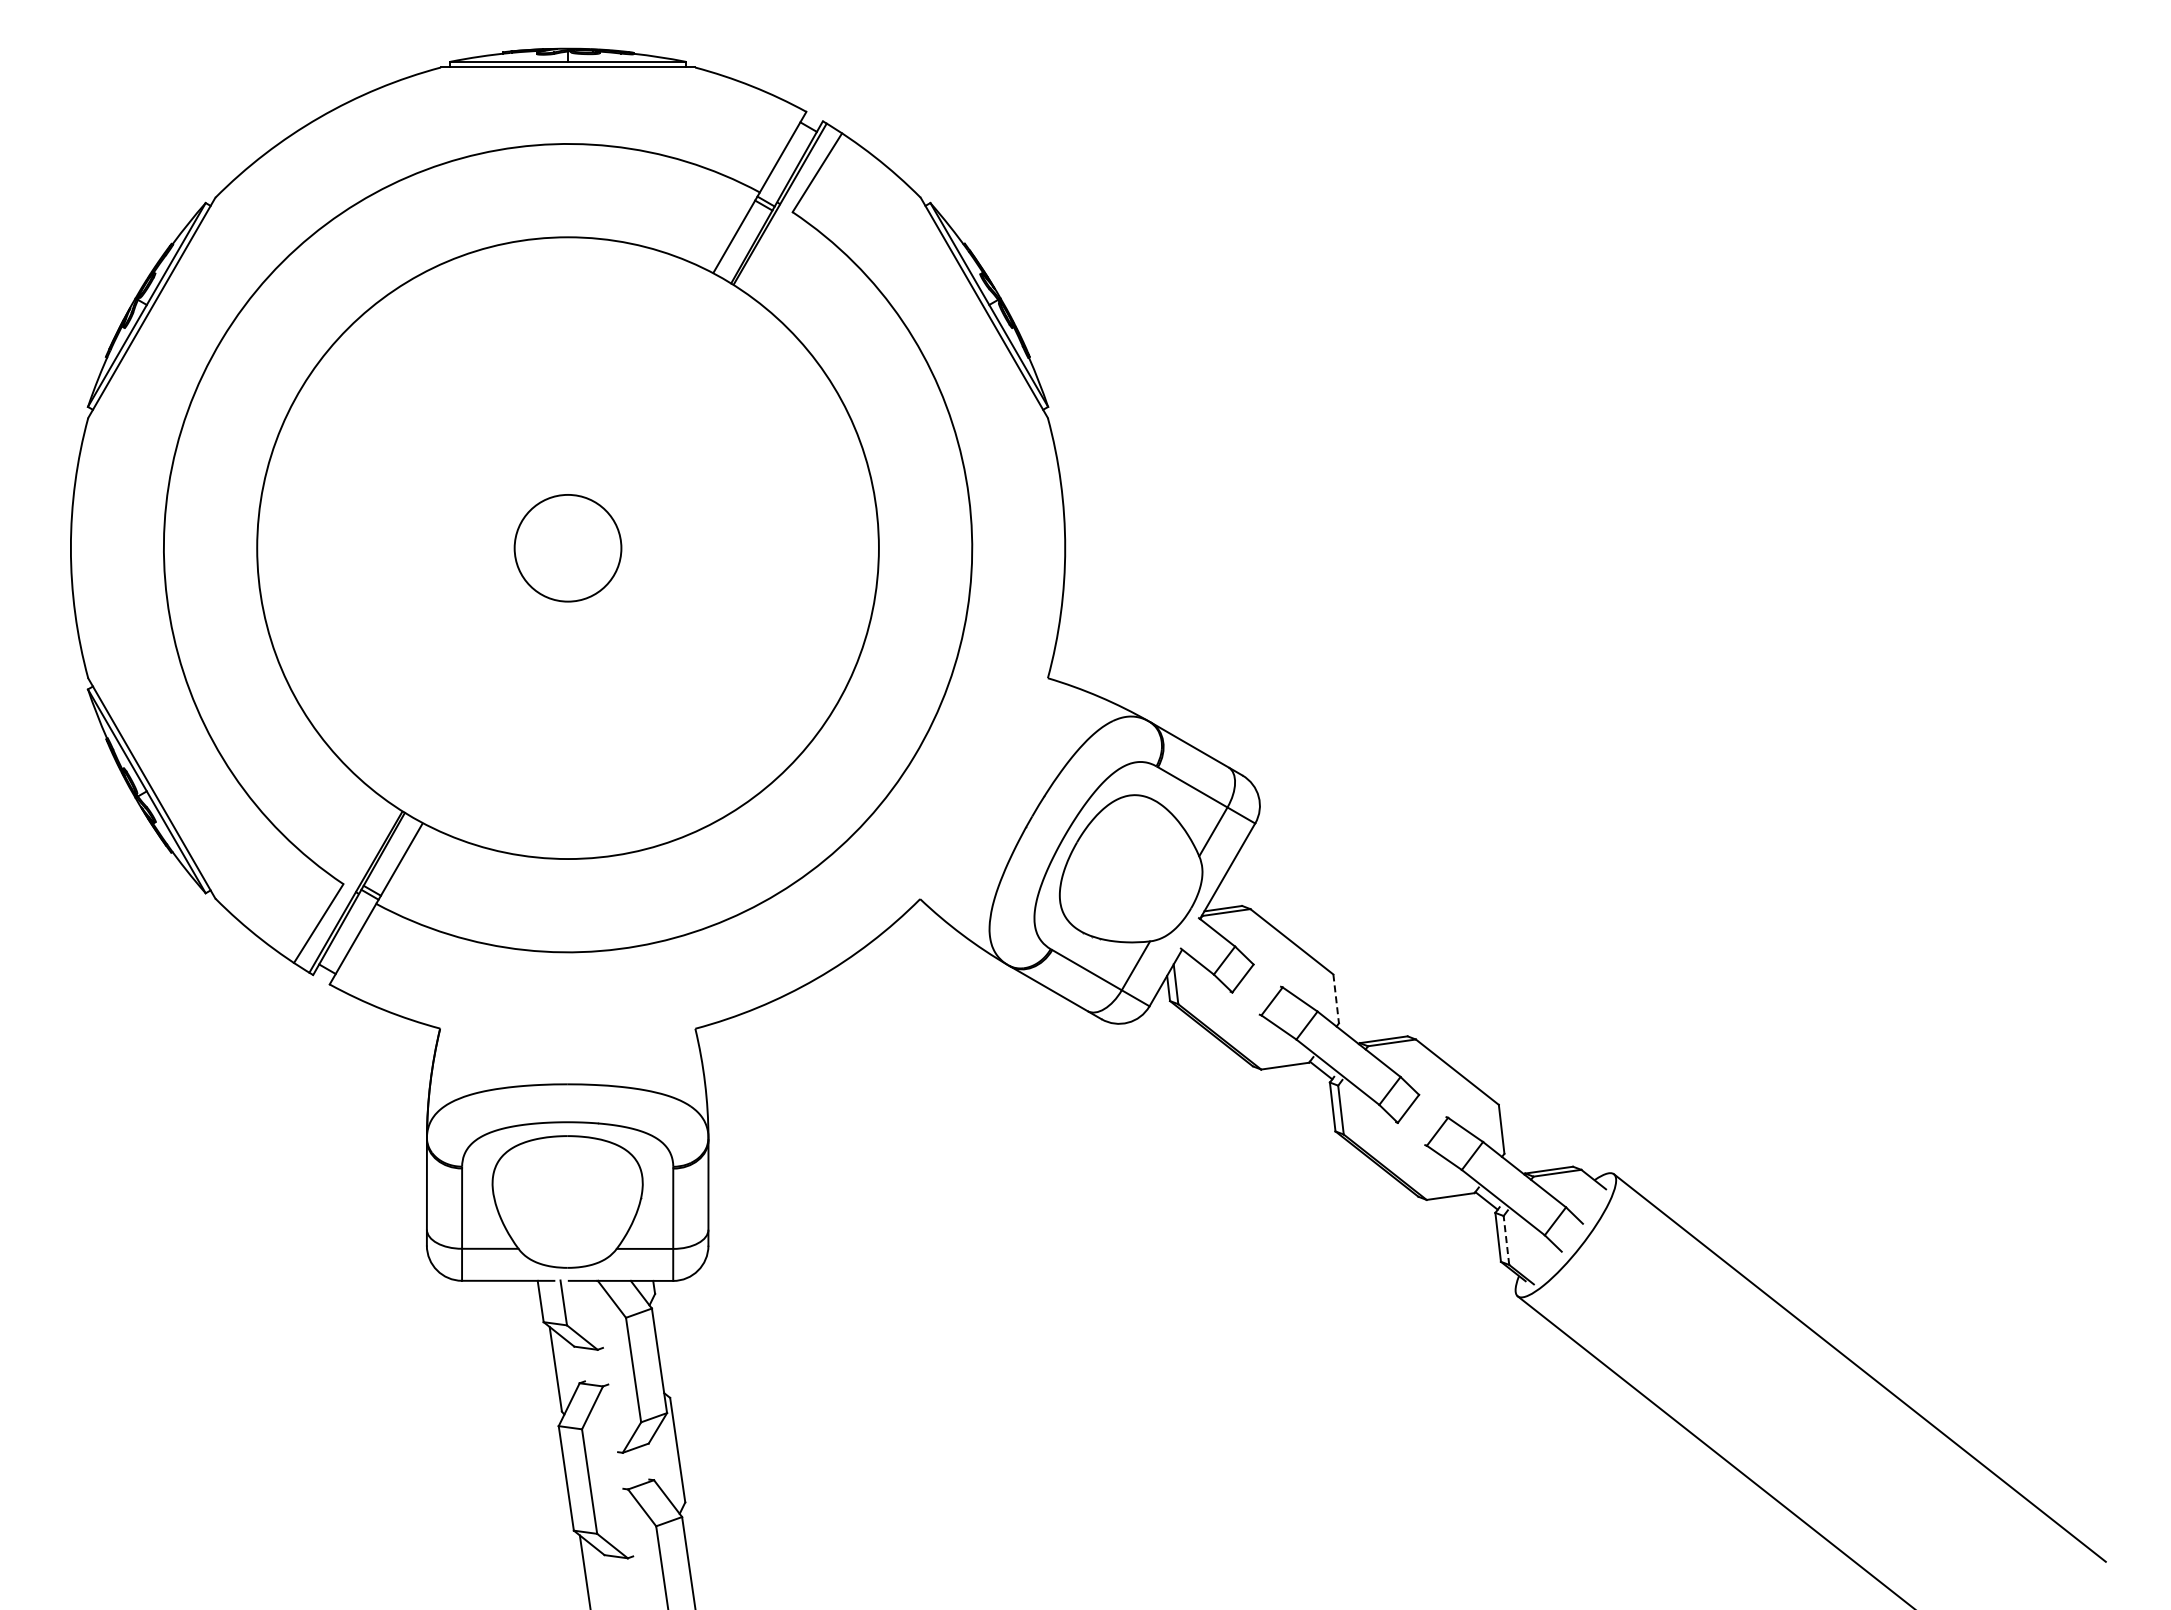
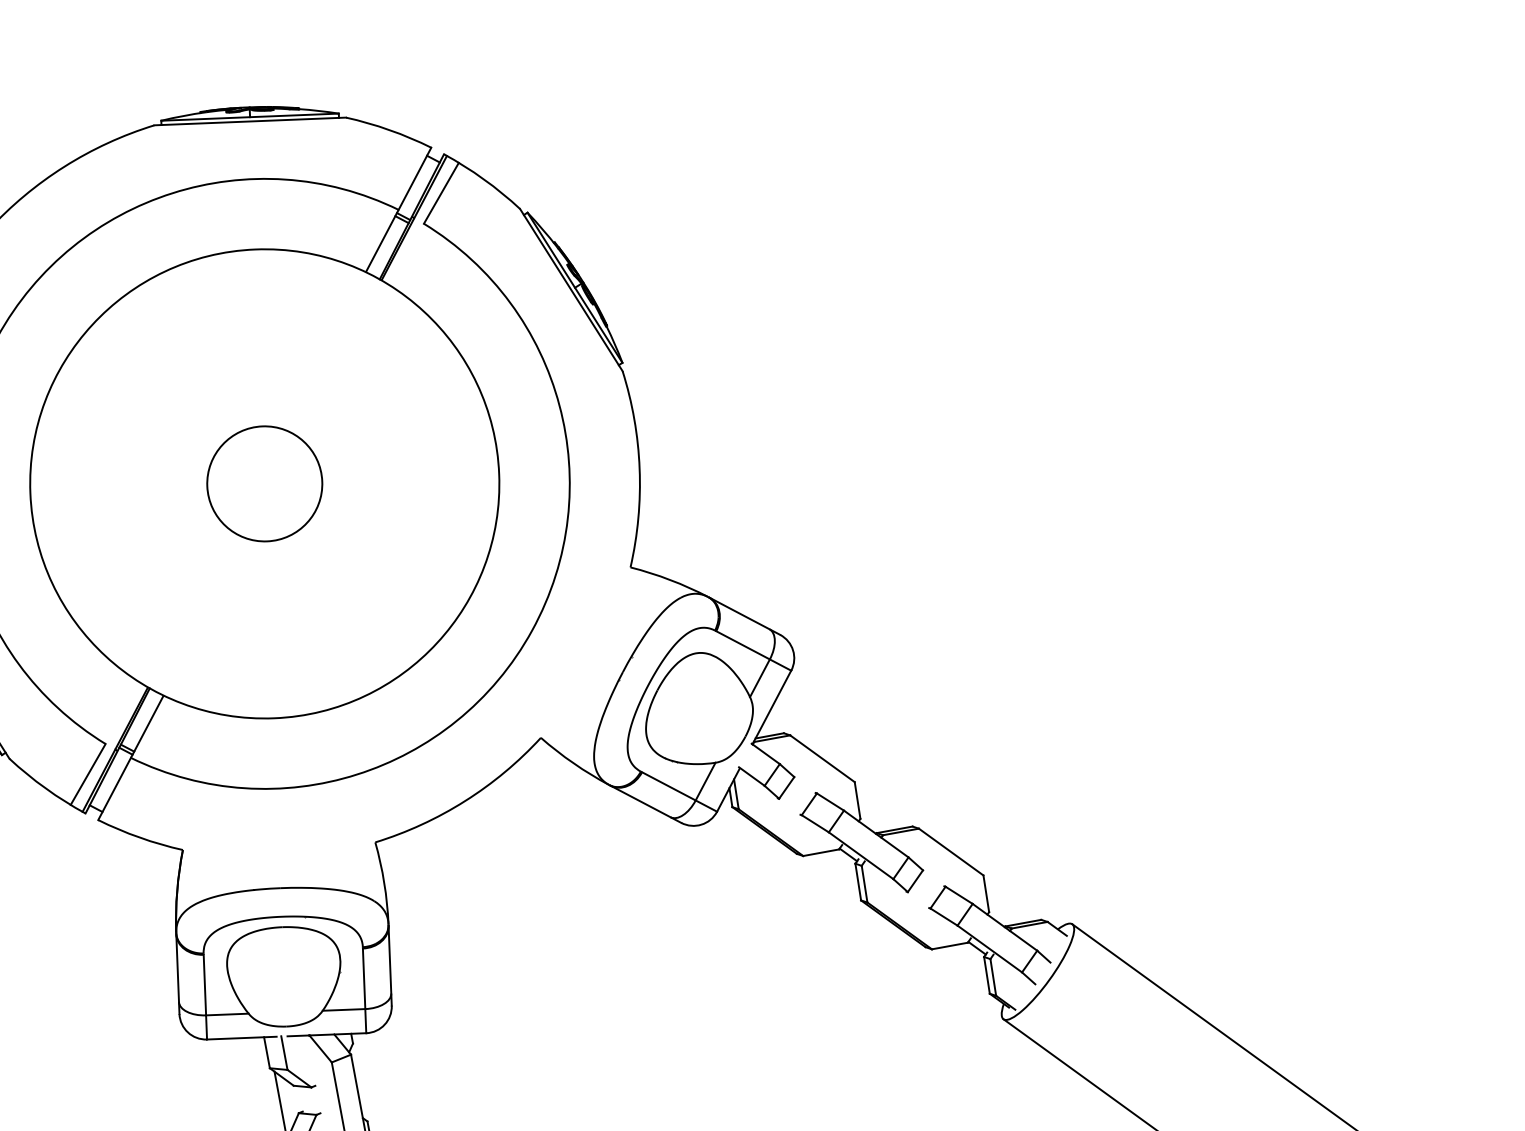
circle: (567, 548) -> (264, 484), size x1.43
line: (1336, 998) -> (857, 800), dashed -> solid
line: (1506, 1240) -> (993, 977), dashed -> solid

